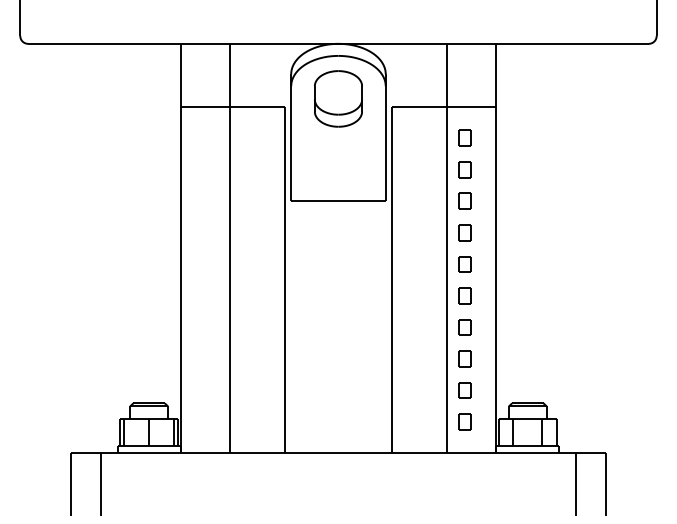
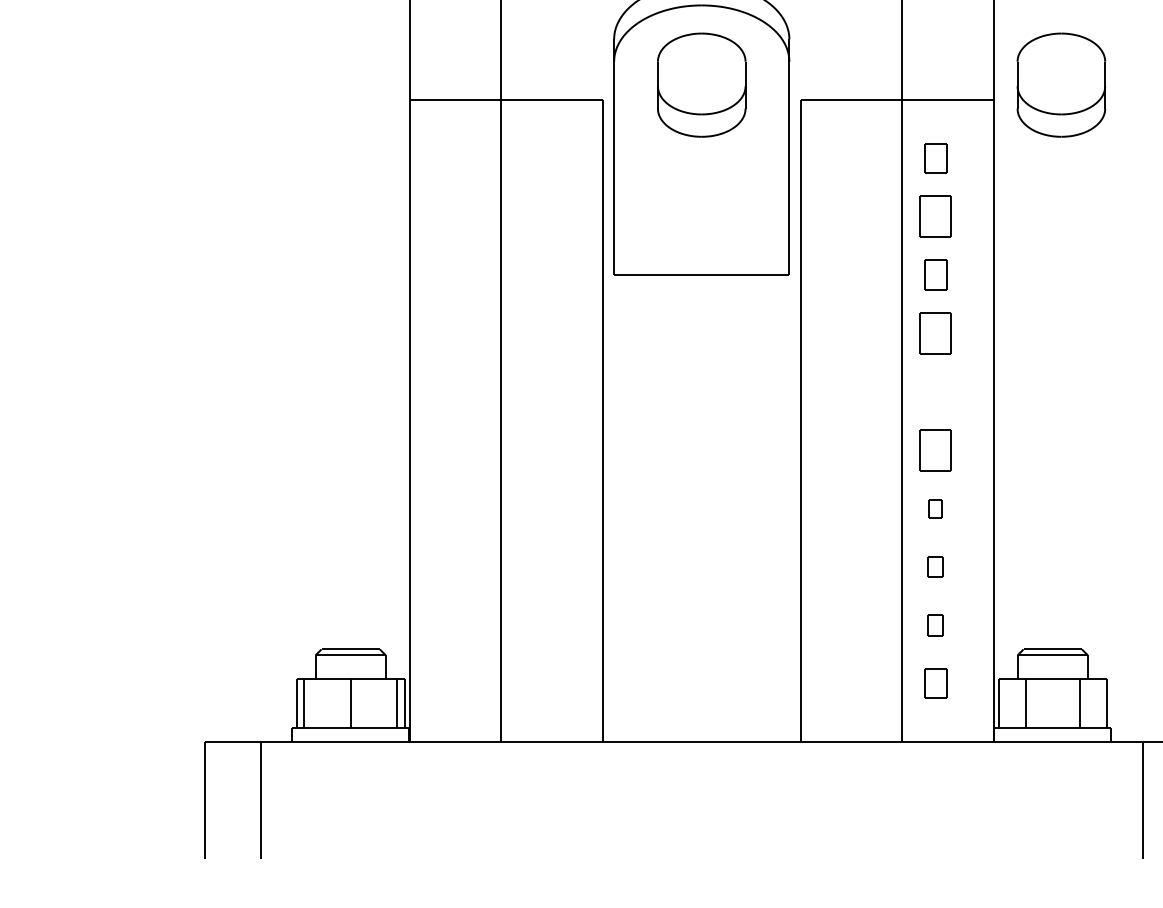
part: (532, 98) -> (1061, 84), added
part: (464, 169) -> (935, 215), size x1.4
part: (464, 232) -> (935, 332), size x1.4
part: (464, 264) -> (935, 392), removed
part: (464, 295) -> (935, 449), size x1.4
part: (464, 327) -> (935, 508), size x0.6
part: (464, 358) -> (935, 566), size x0.7
part: (464, 390) -> (935, 625), size x0.7

